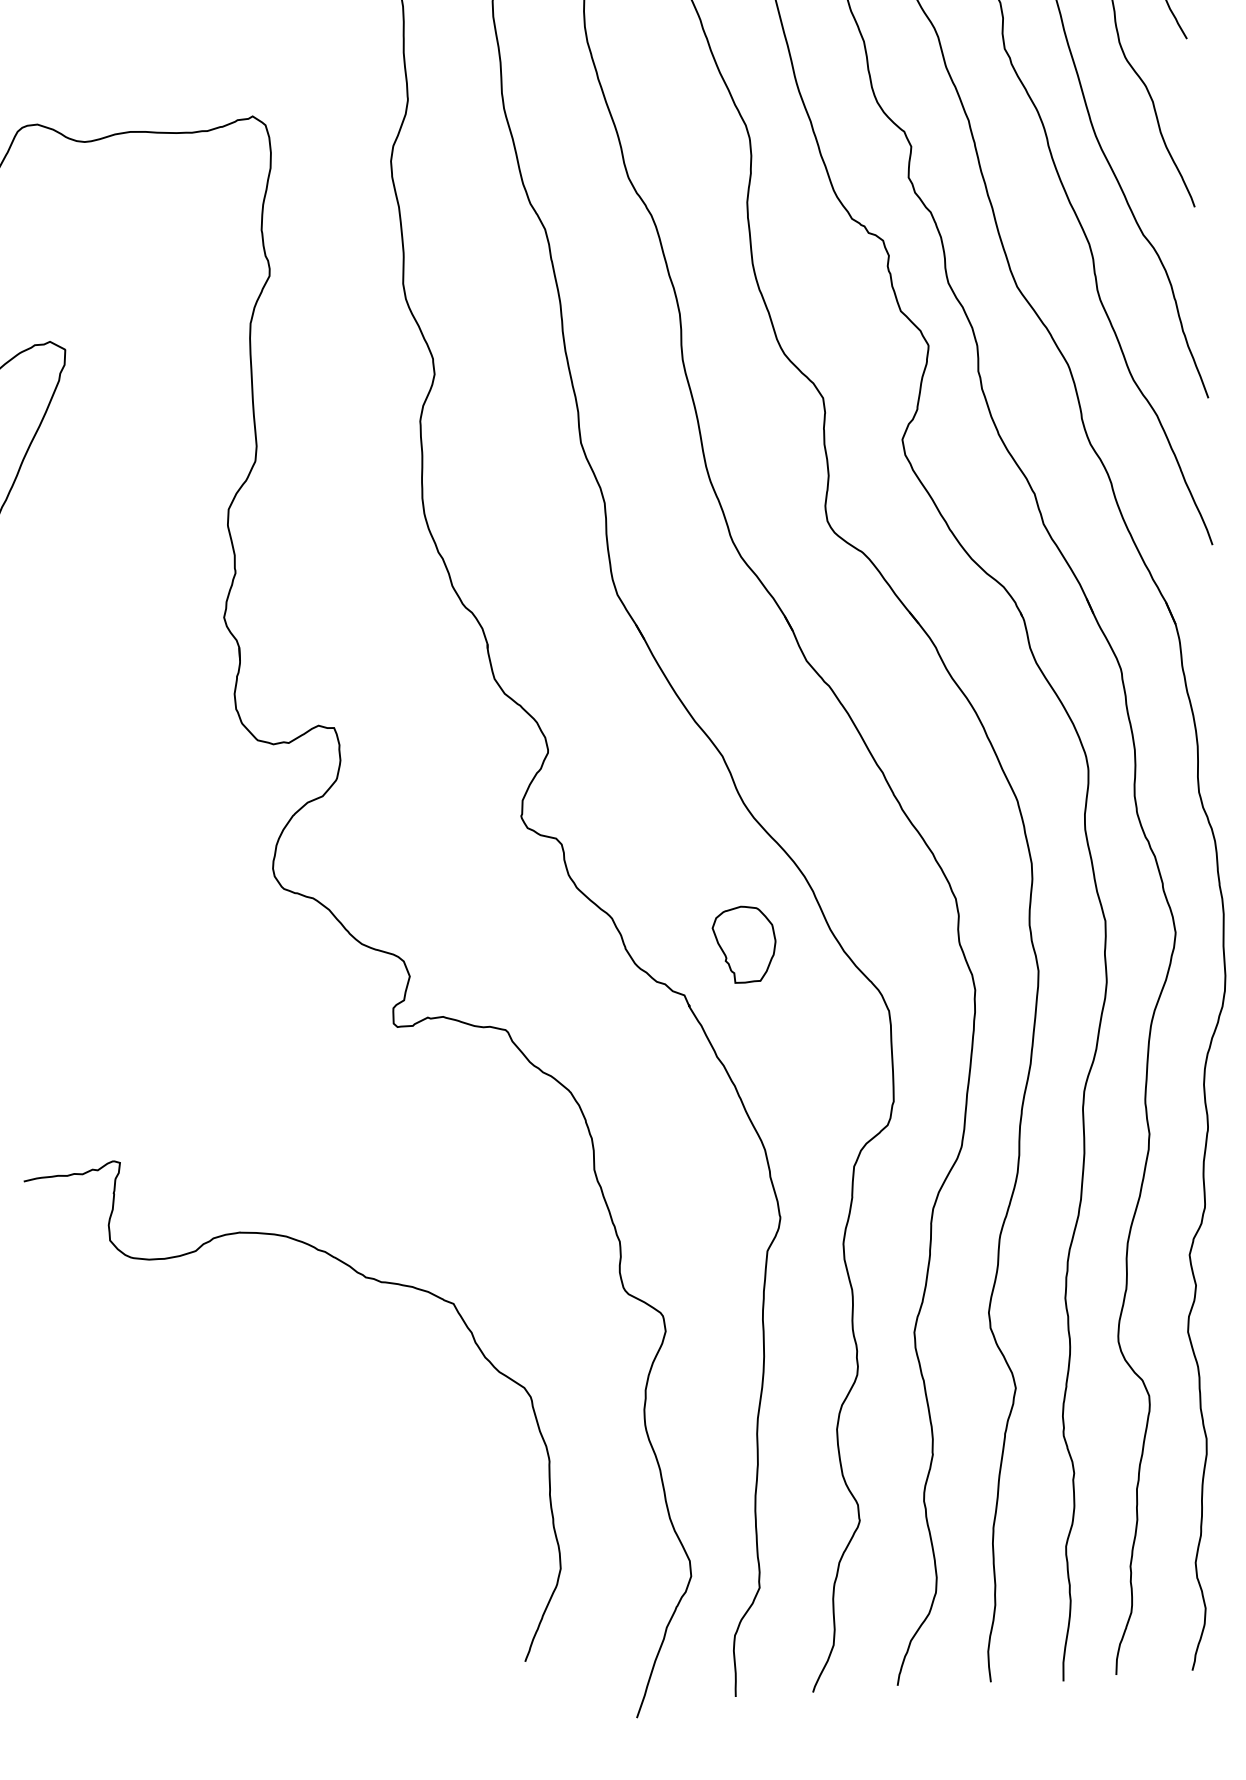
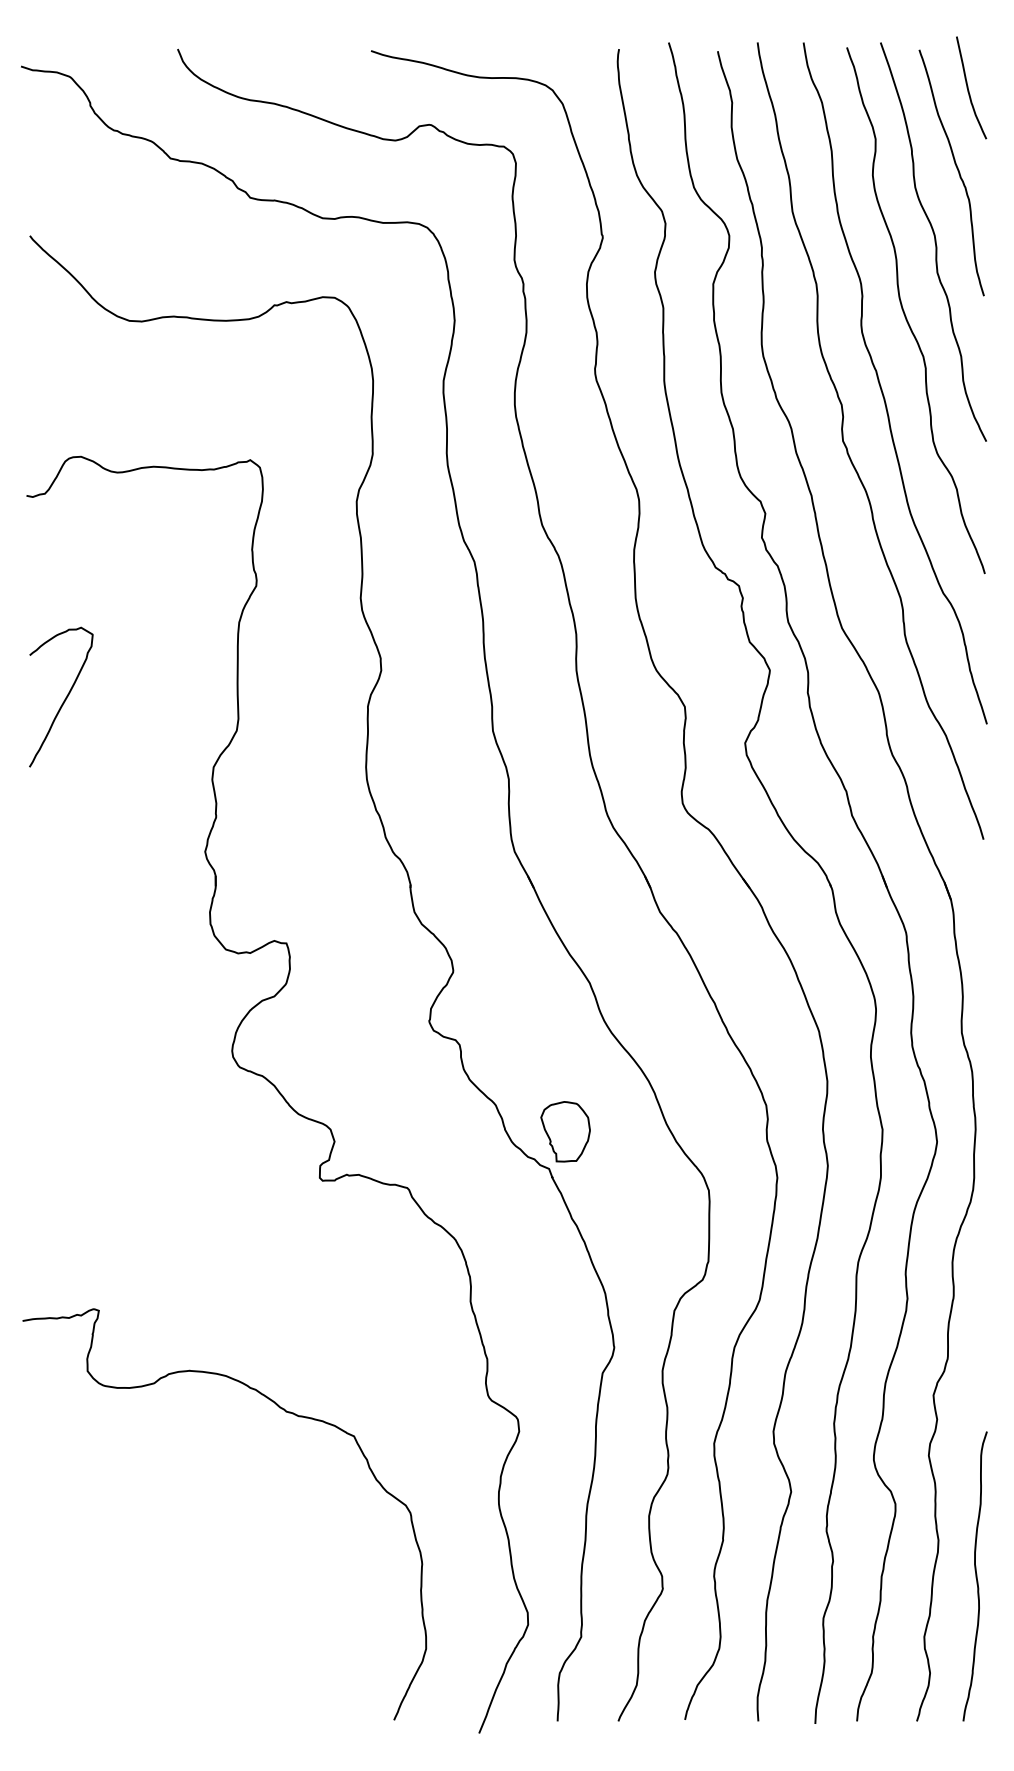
part: (744, 944) -> (565, 1131), moved
curve: (364, 1278) -> (285, 1412), moved

